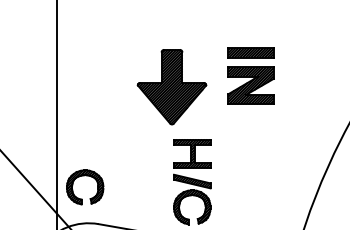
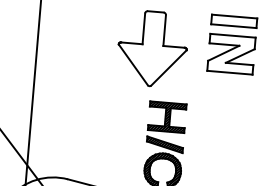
hatch: (250, 52) -> (233, 21), removed
hatch: (250, 85) -> (230, 53), removed
hatch: (171, 86) -> (152, 48), removed
part: (84, 176) -> (57, 130), removed

